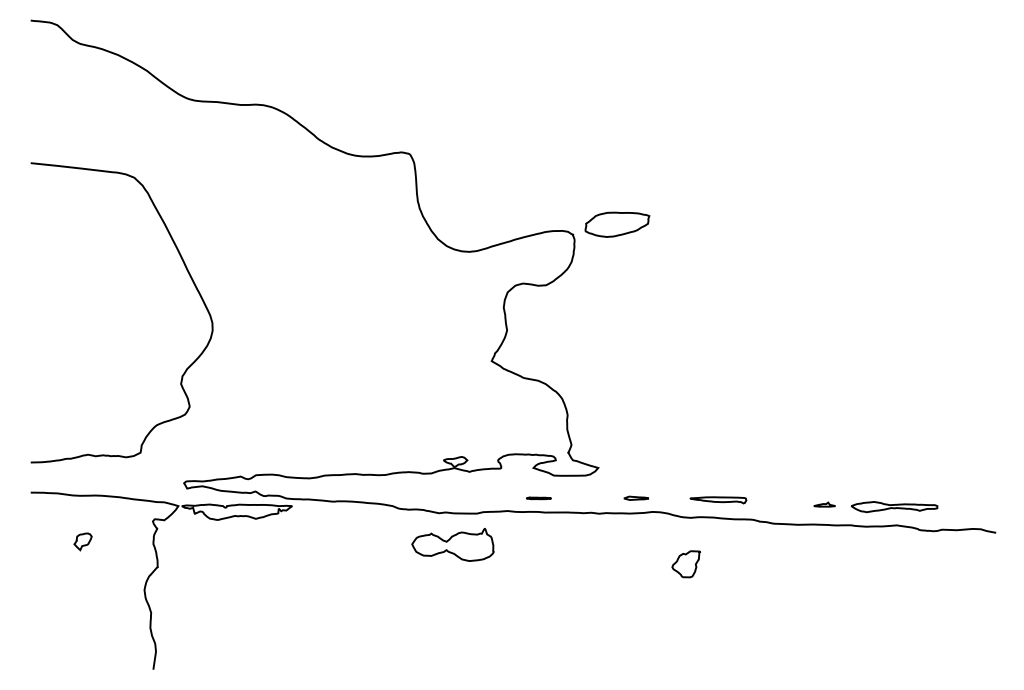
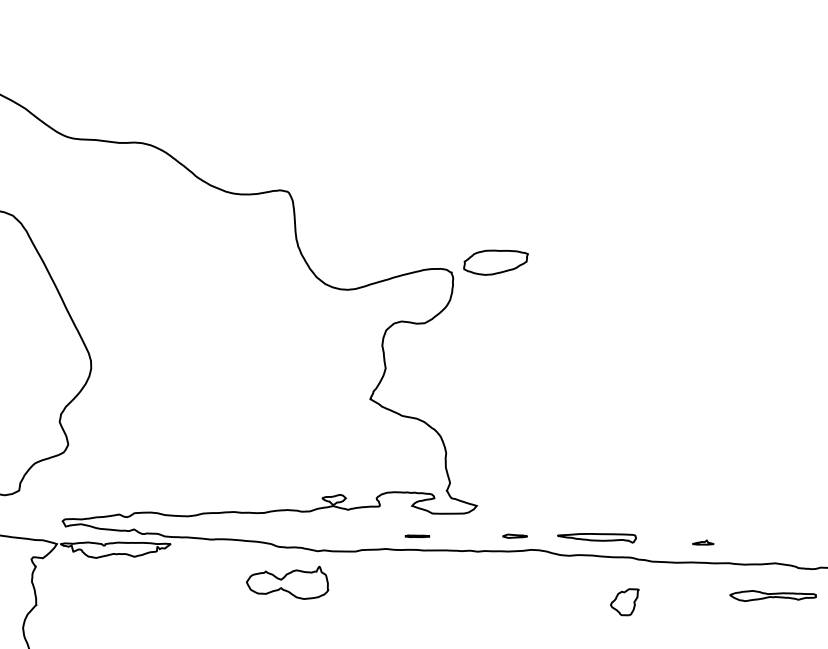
part: (718, 500) -> (597, 538), size x1.4
part: (894, 507) -> (773, 596), moved
part: (452, 544) -> (287, 582), moved
part: (685, 564) -> (624, 602), moved

